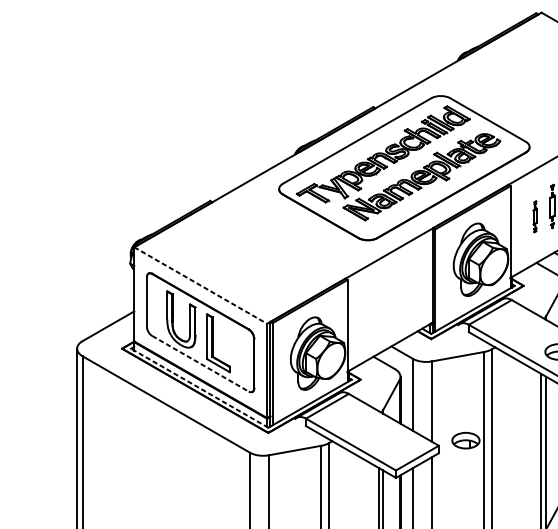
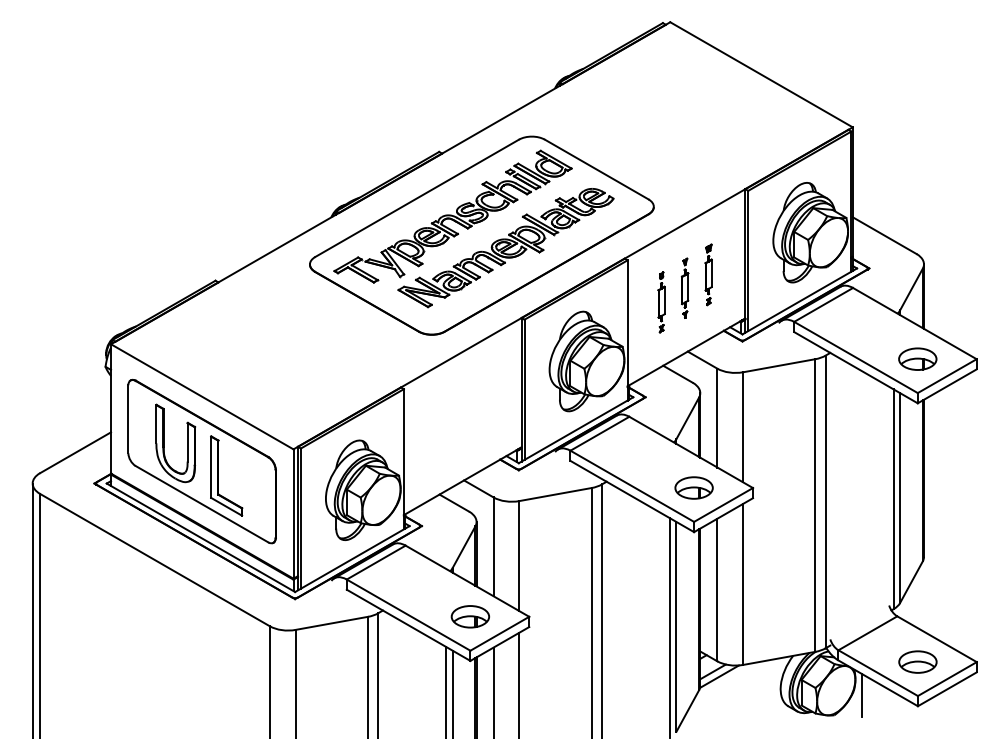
part: (535, 216) -> (661, 302), size x1.43
line: (200, 286) -> (202, 397), dashed -> solid
line: (200, 363) -> (202, 504), dashed -> solid
line: (199, 388) -> (200, 537), dashed -> solid
part: (465, 440) -> (469, 616), moved

